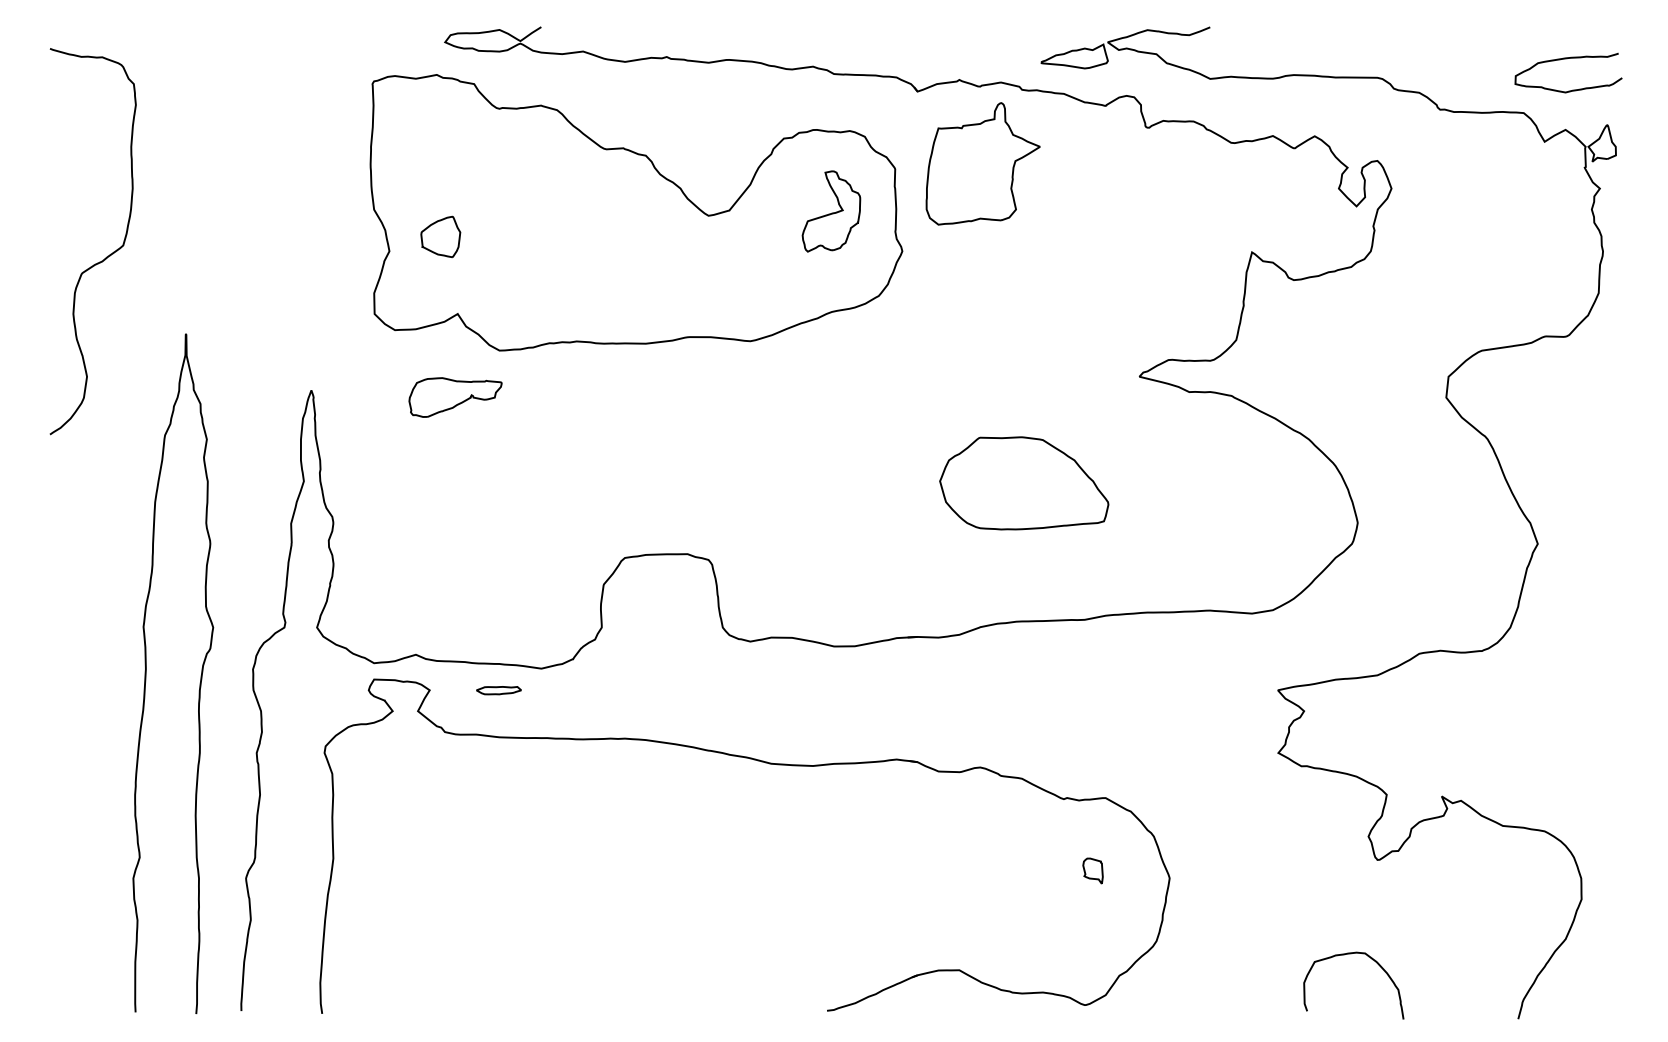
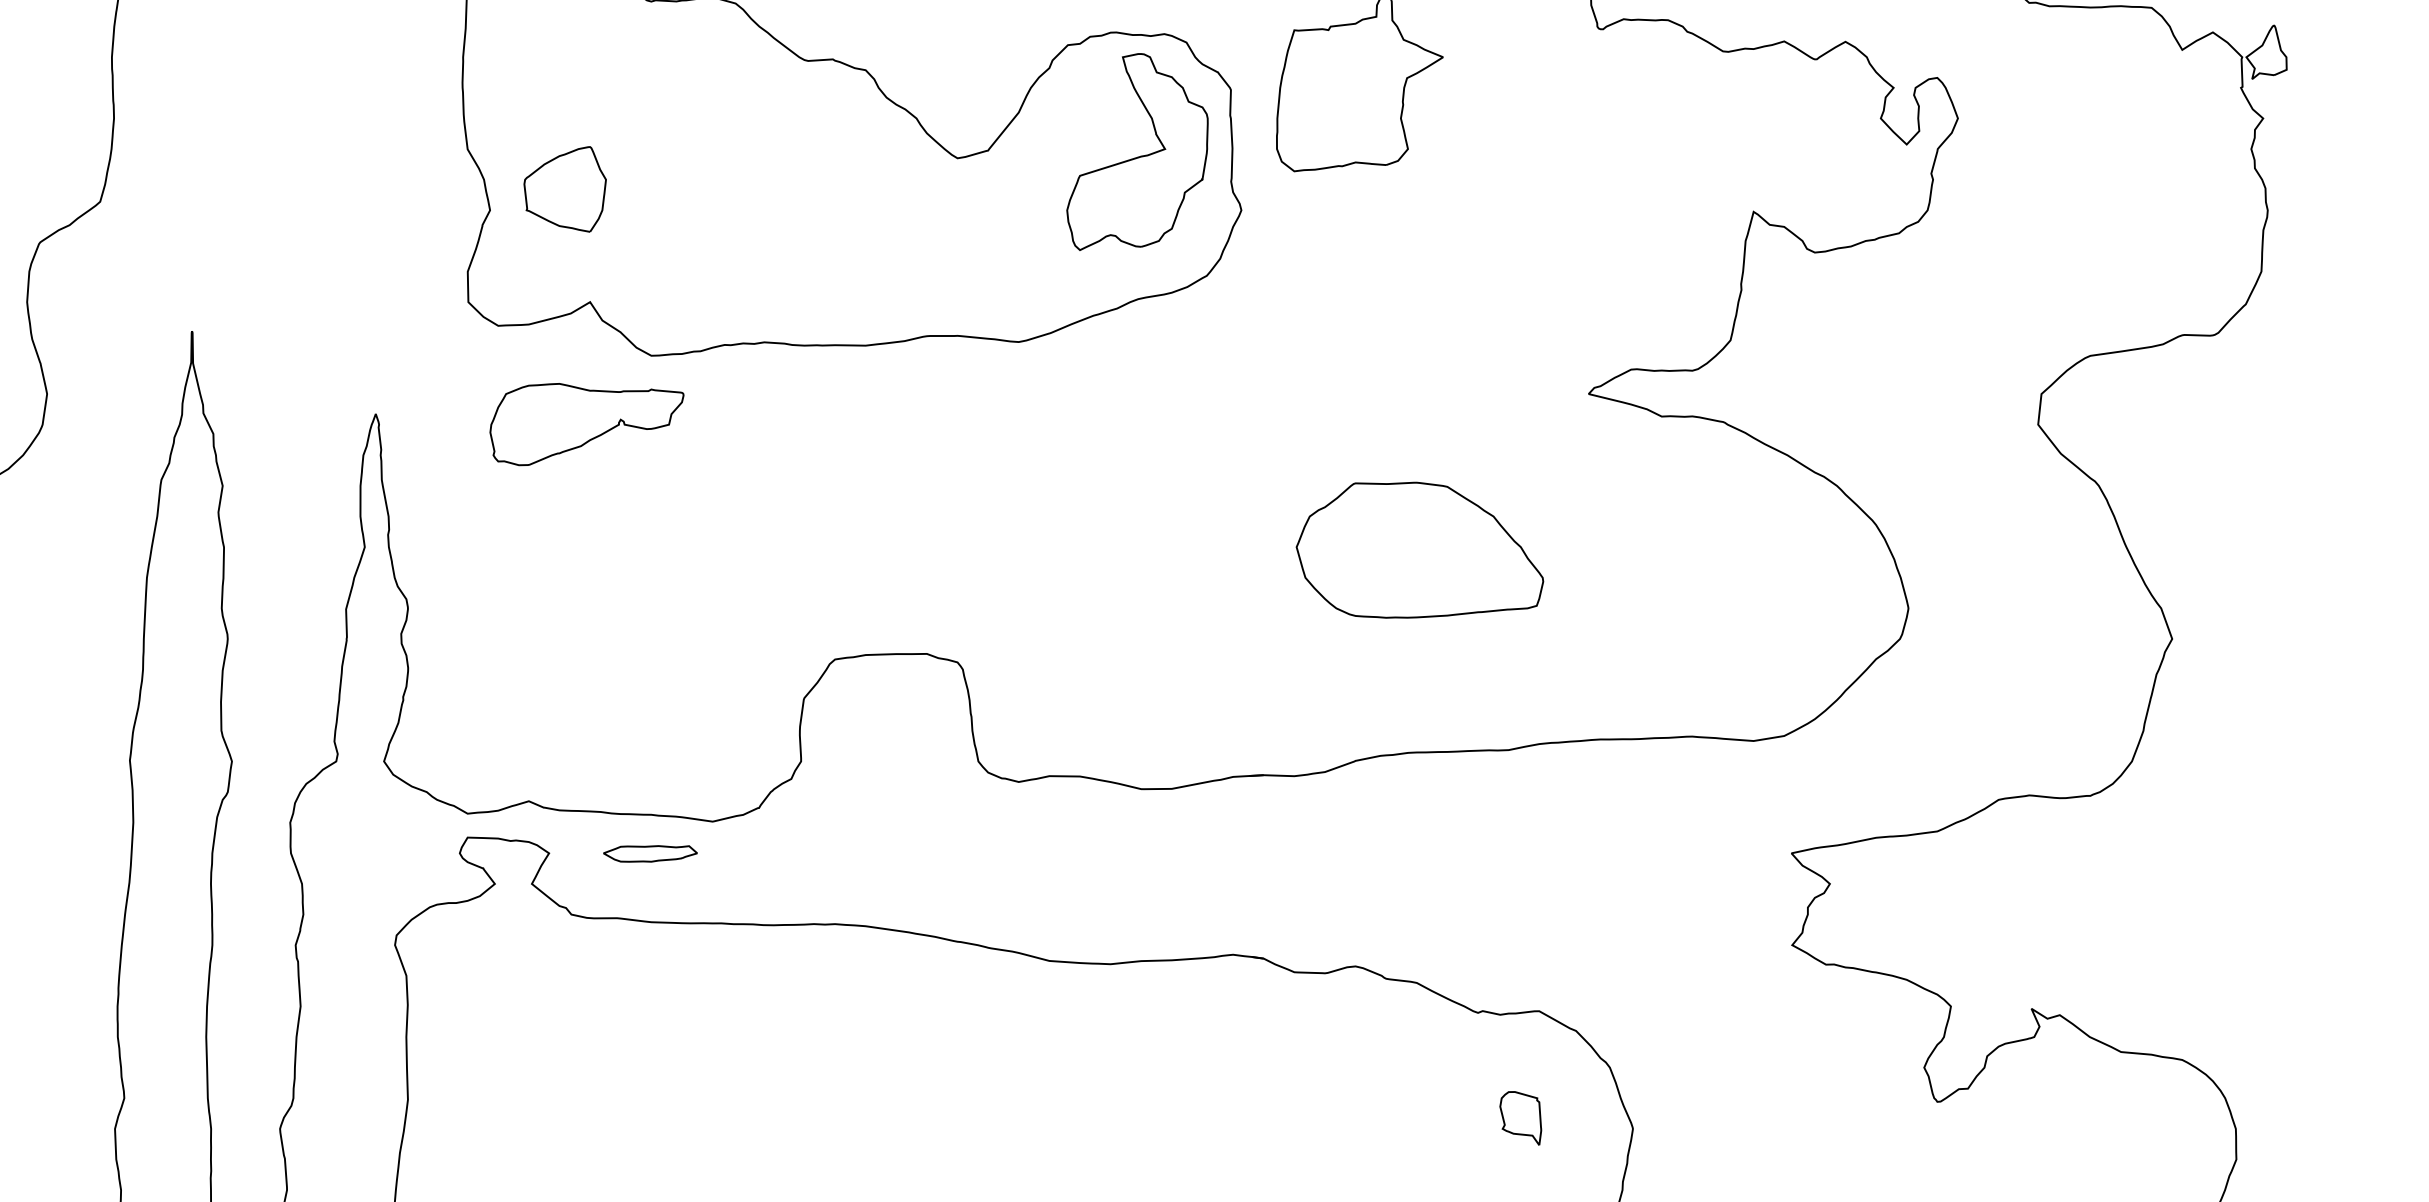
part: (831, 211) -> (1137, 151), size x1.67
part: (440, 236) -> (564, 188), size x1.43
part: (455, 397) -> (586, 424), size x1.43
part: (498, 690) -> (649, 853), size x1.43
part: (1092, 870) -> (1519, 1117), size x1.43

